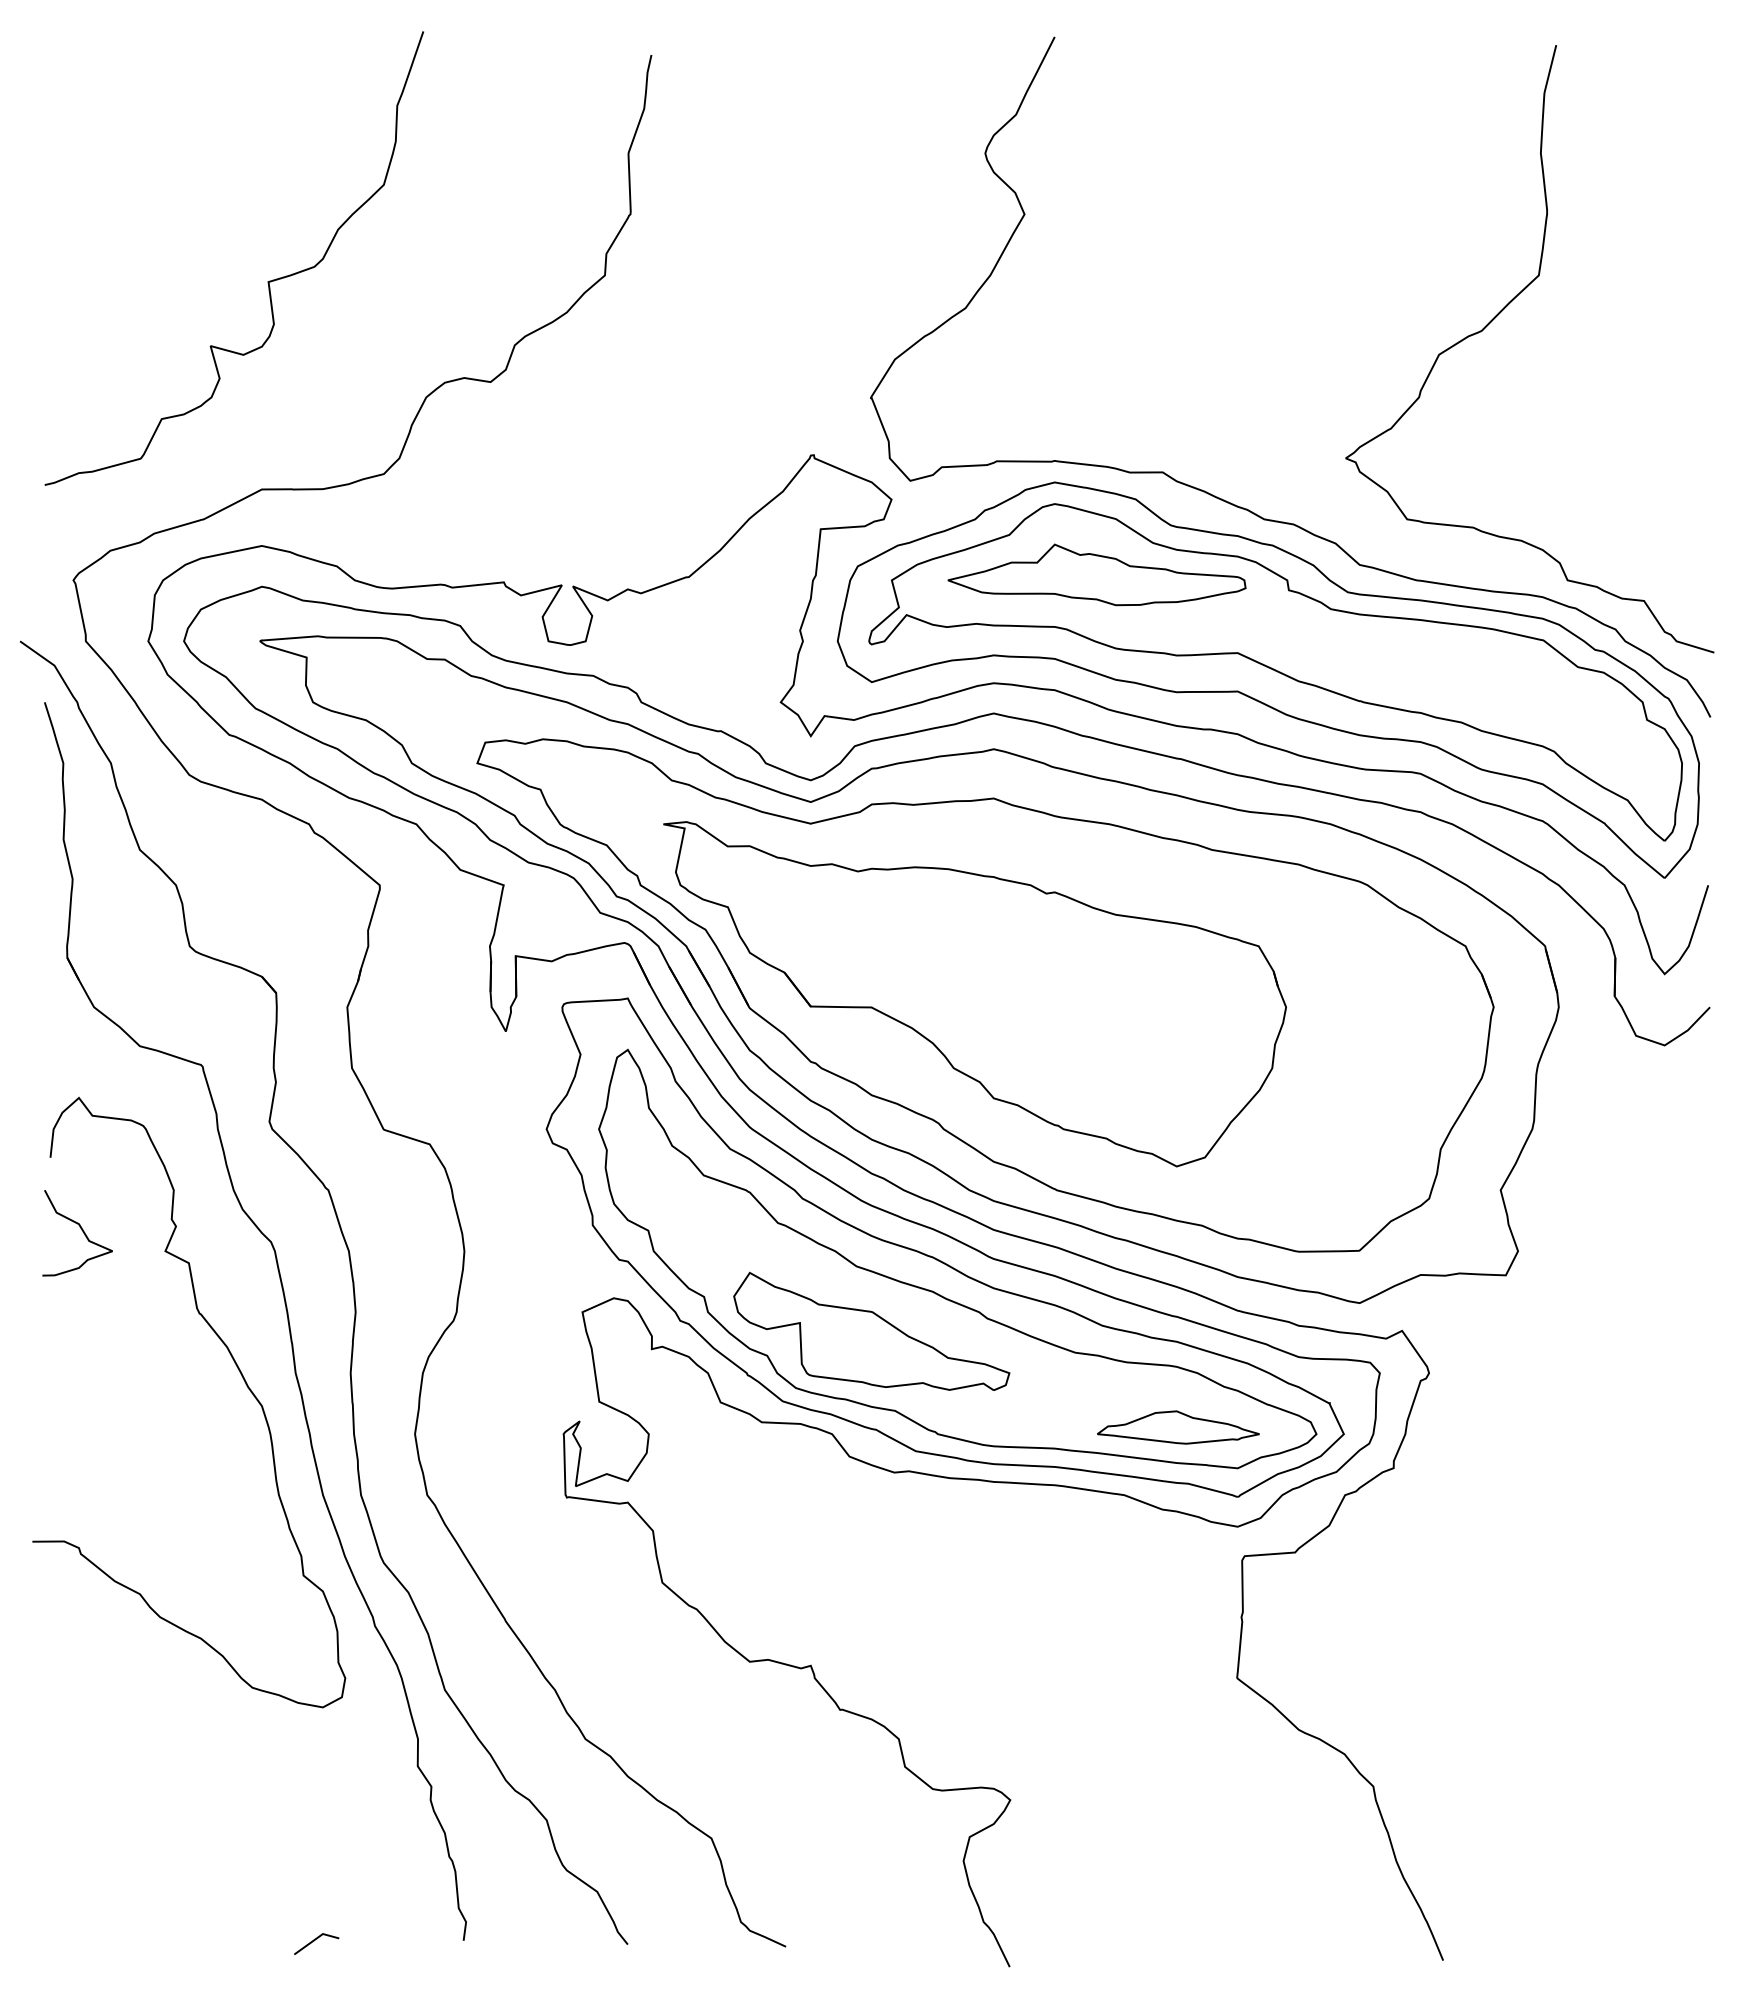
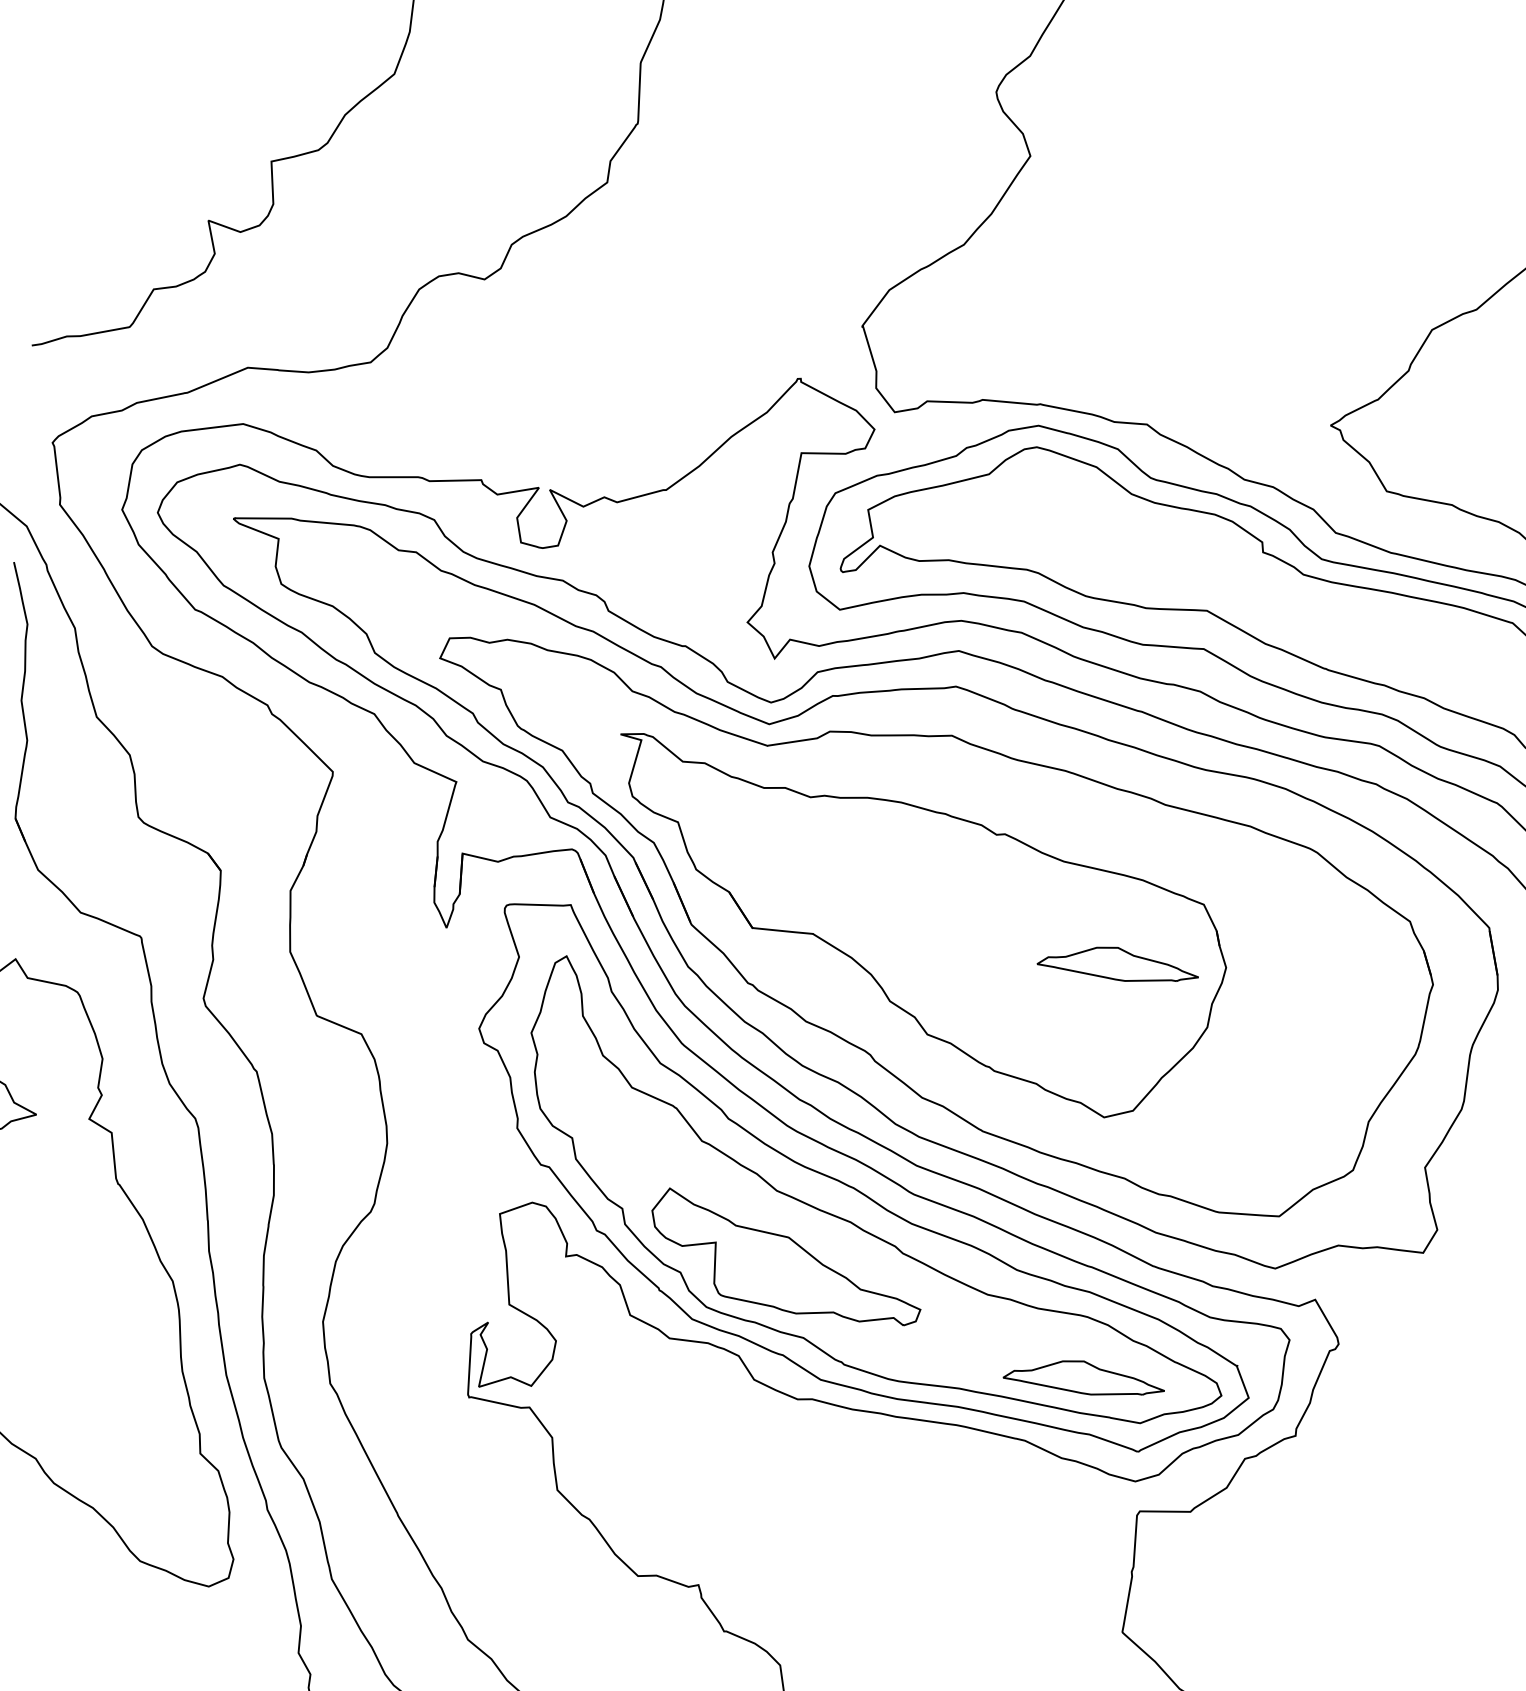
part: (1096, 574) -> (1072, 520), removed
part: (1178, 1012) -> (1118, 964), added

